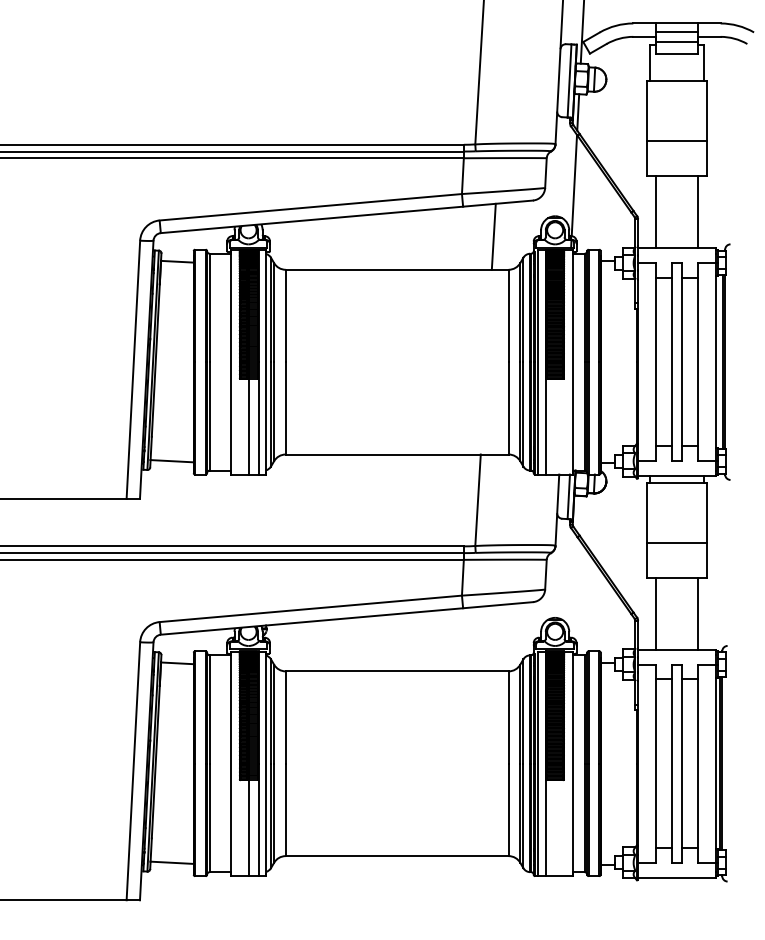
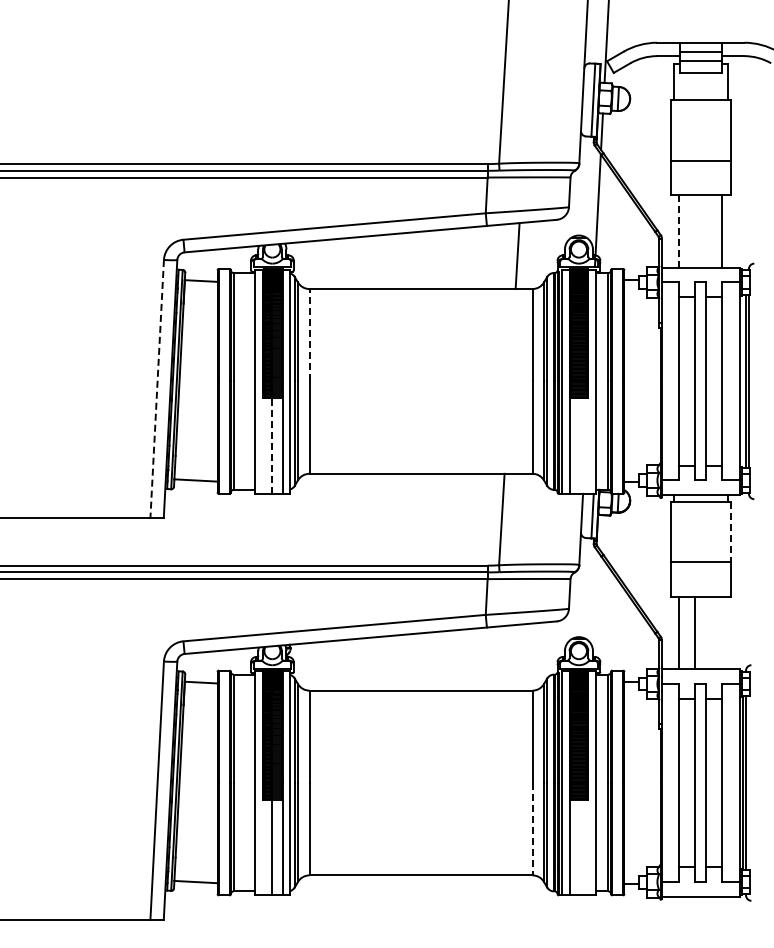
line: (655, 213) -> (679, 232), solid -> dashed
line: (285, 315) -> (309, 334), solid -> dashed
line: (133, 370) -> (157, 389), solid -> dashed
line: (248, 425) -> (272, 444), solid -> dashed
line: (706, 513) -> (730, 532), solid -> dashed
line: (698, 613) -> (695, 632), moved
line: (508, 810) -> (532, 829), solid -> dashed

